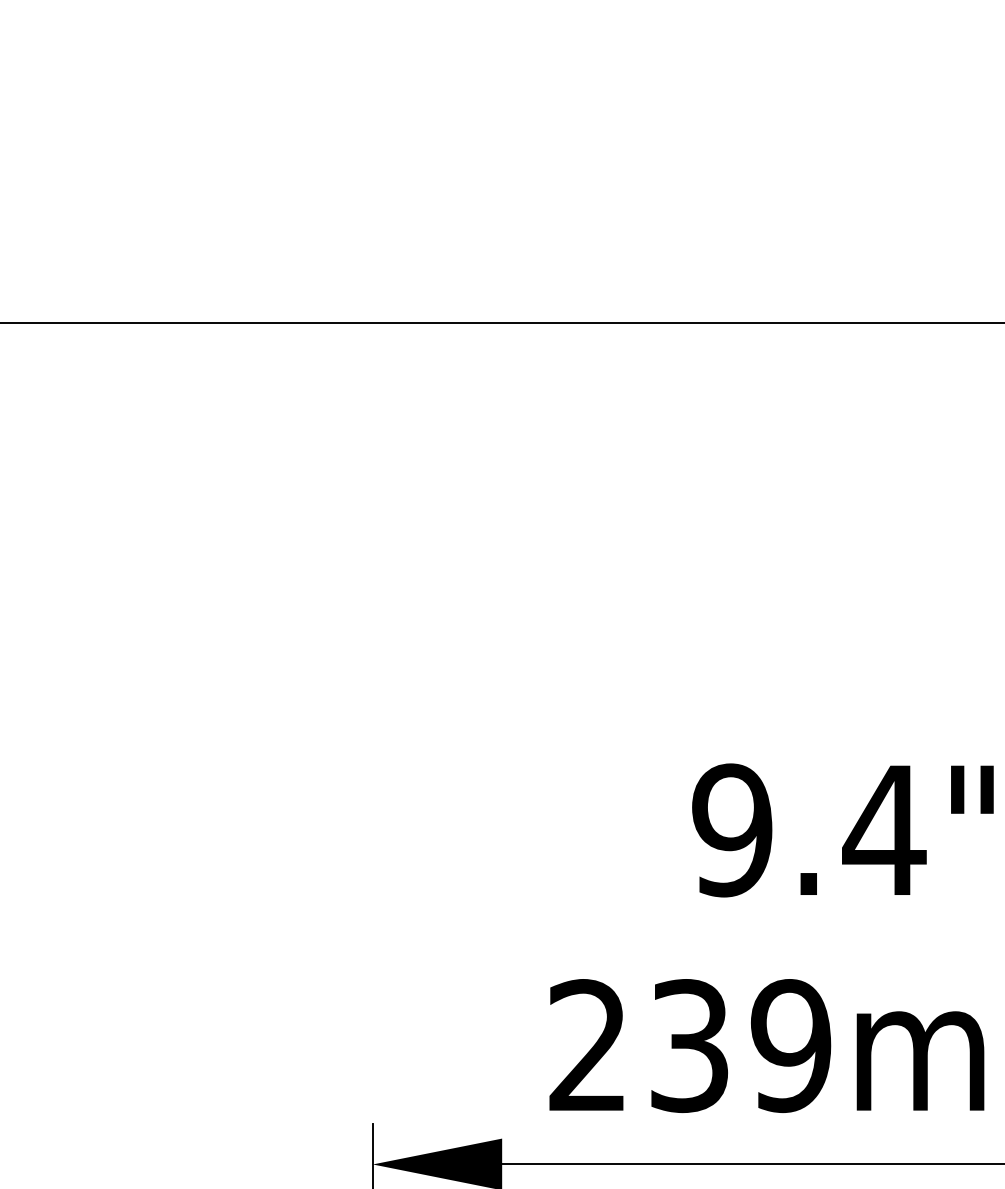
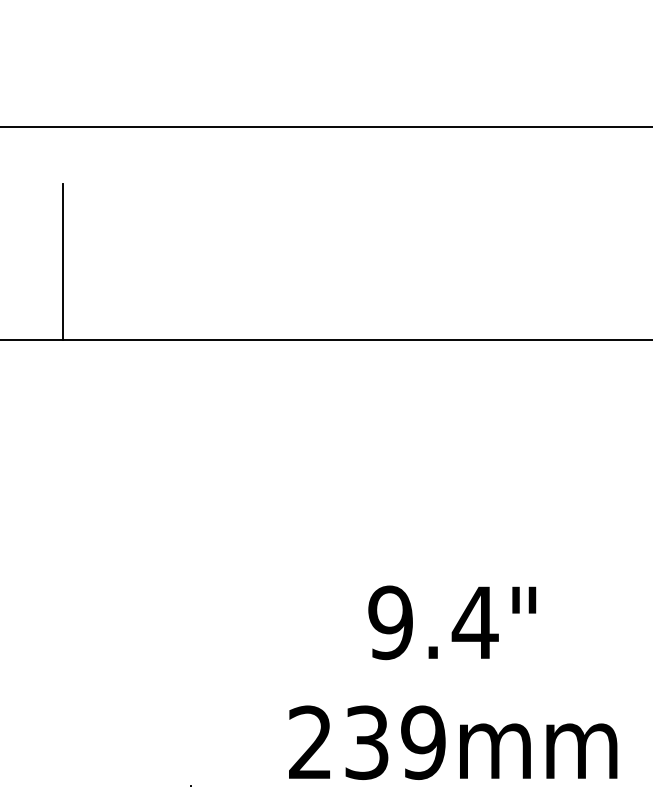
line: (142, 182) -> (62, 262), added

